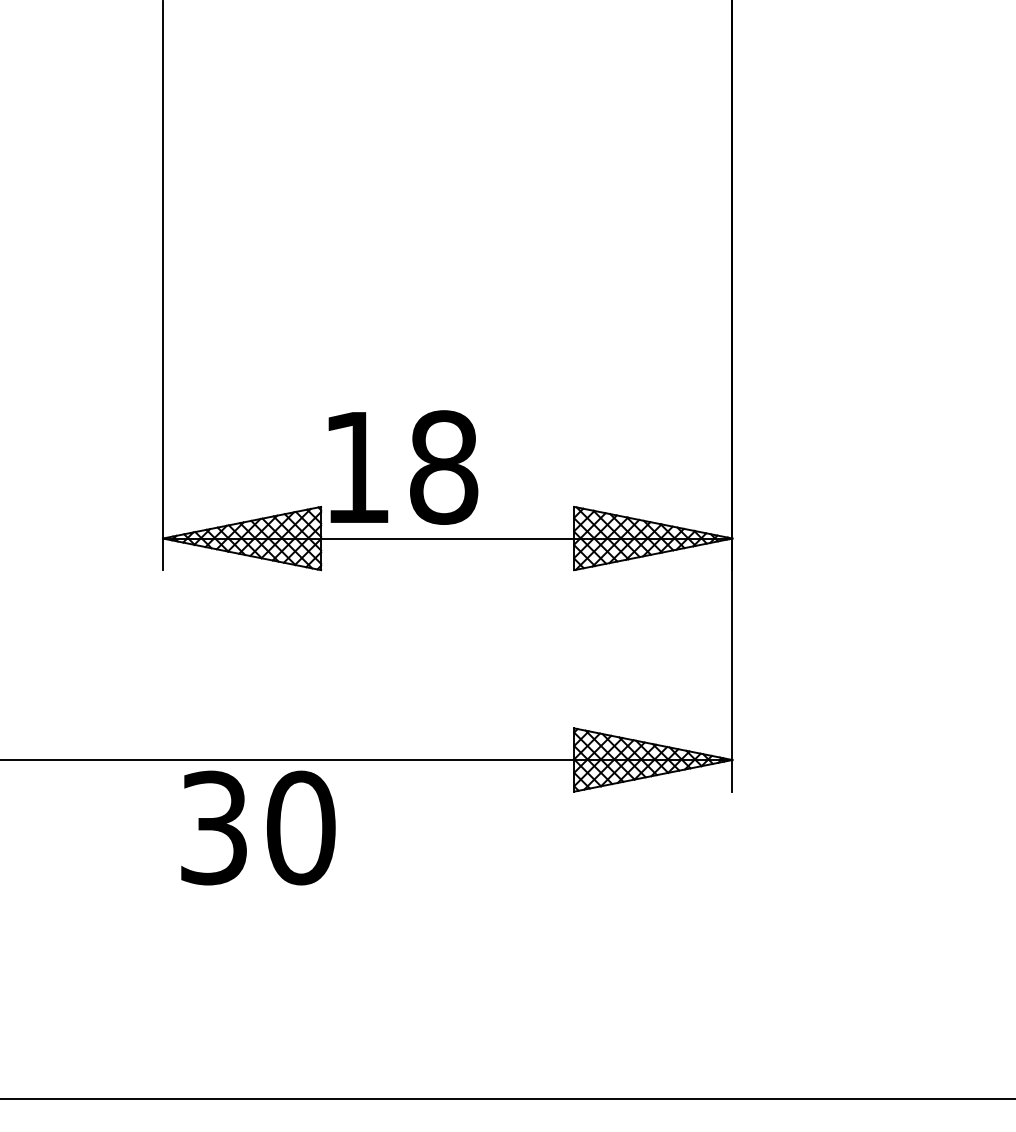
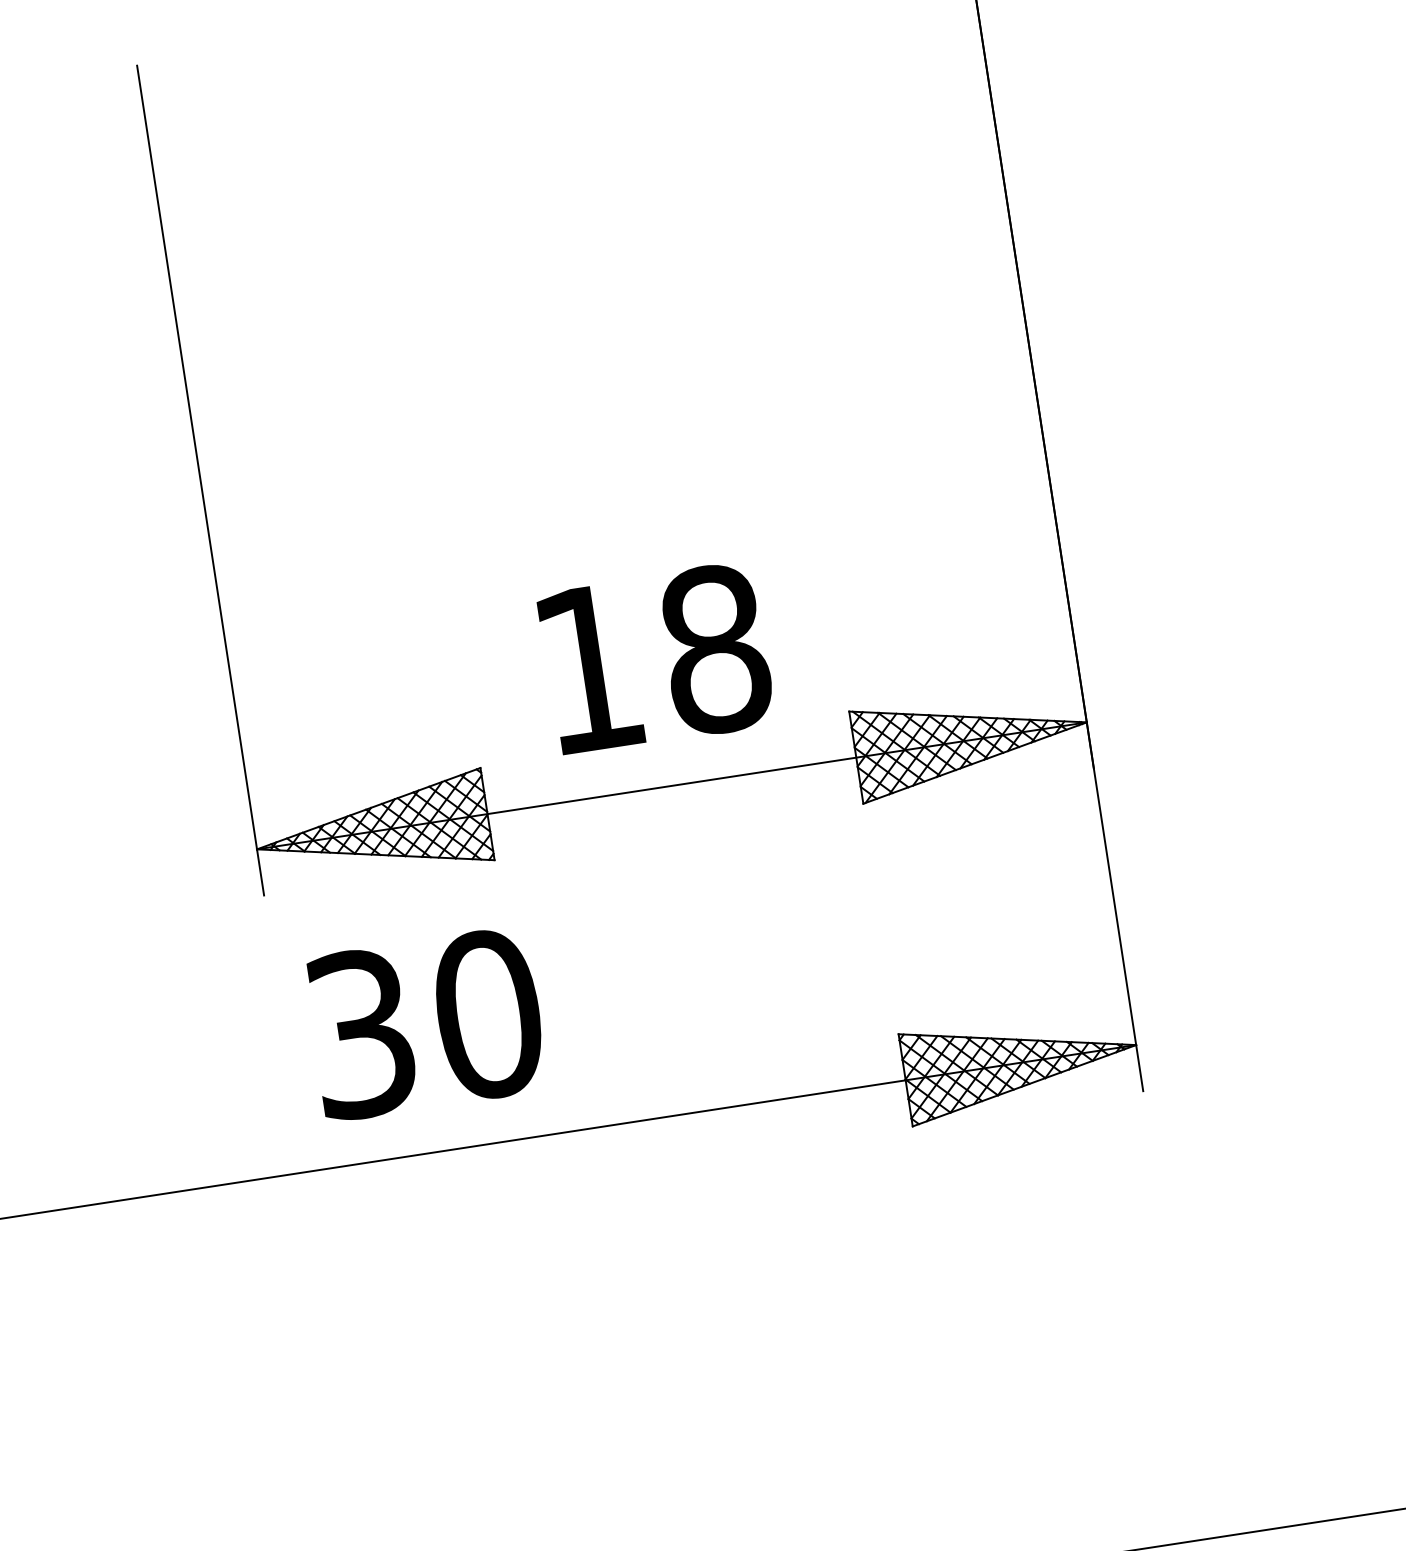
text: (403, 467) -> (656, 658), moved
text: (258, 827) -> (426, 1023), moved

